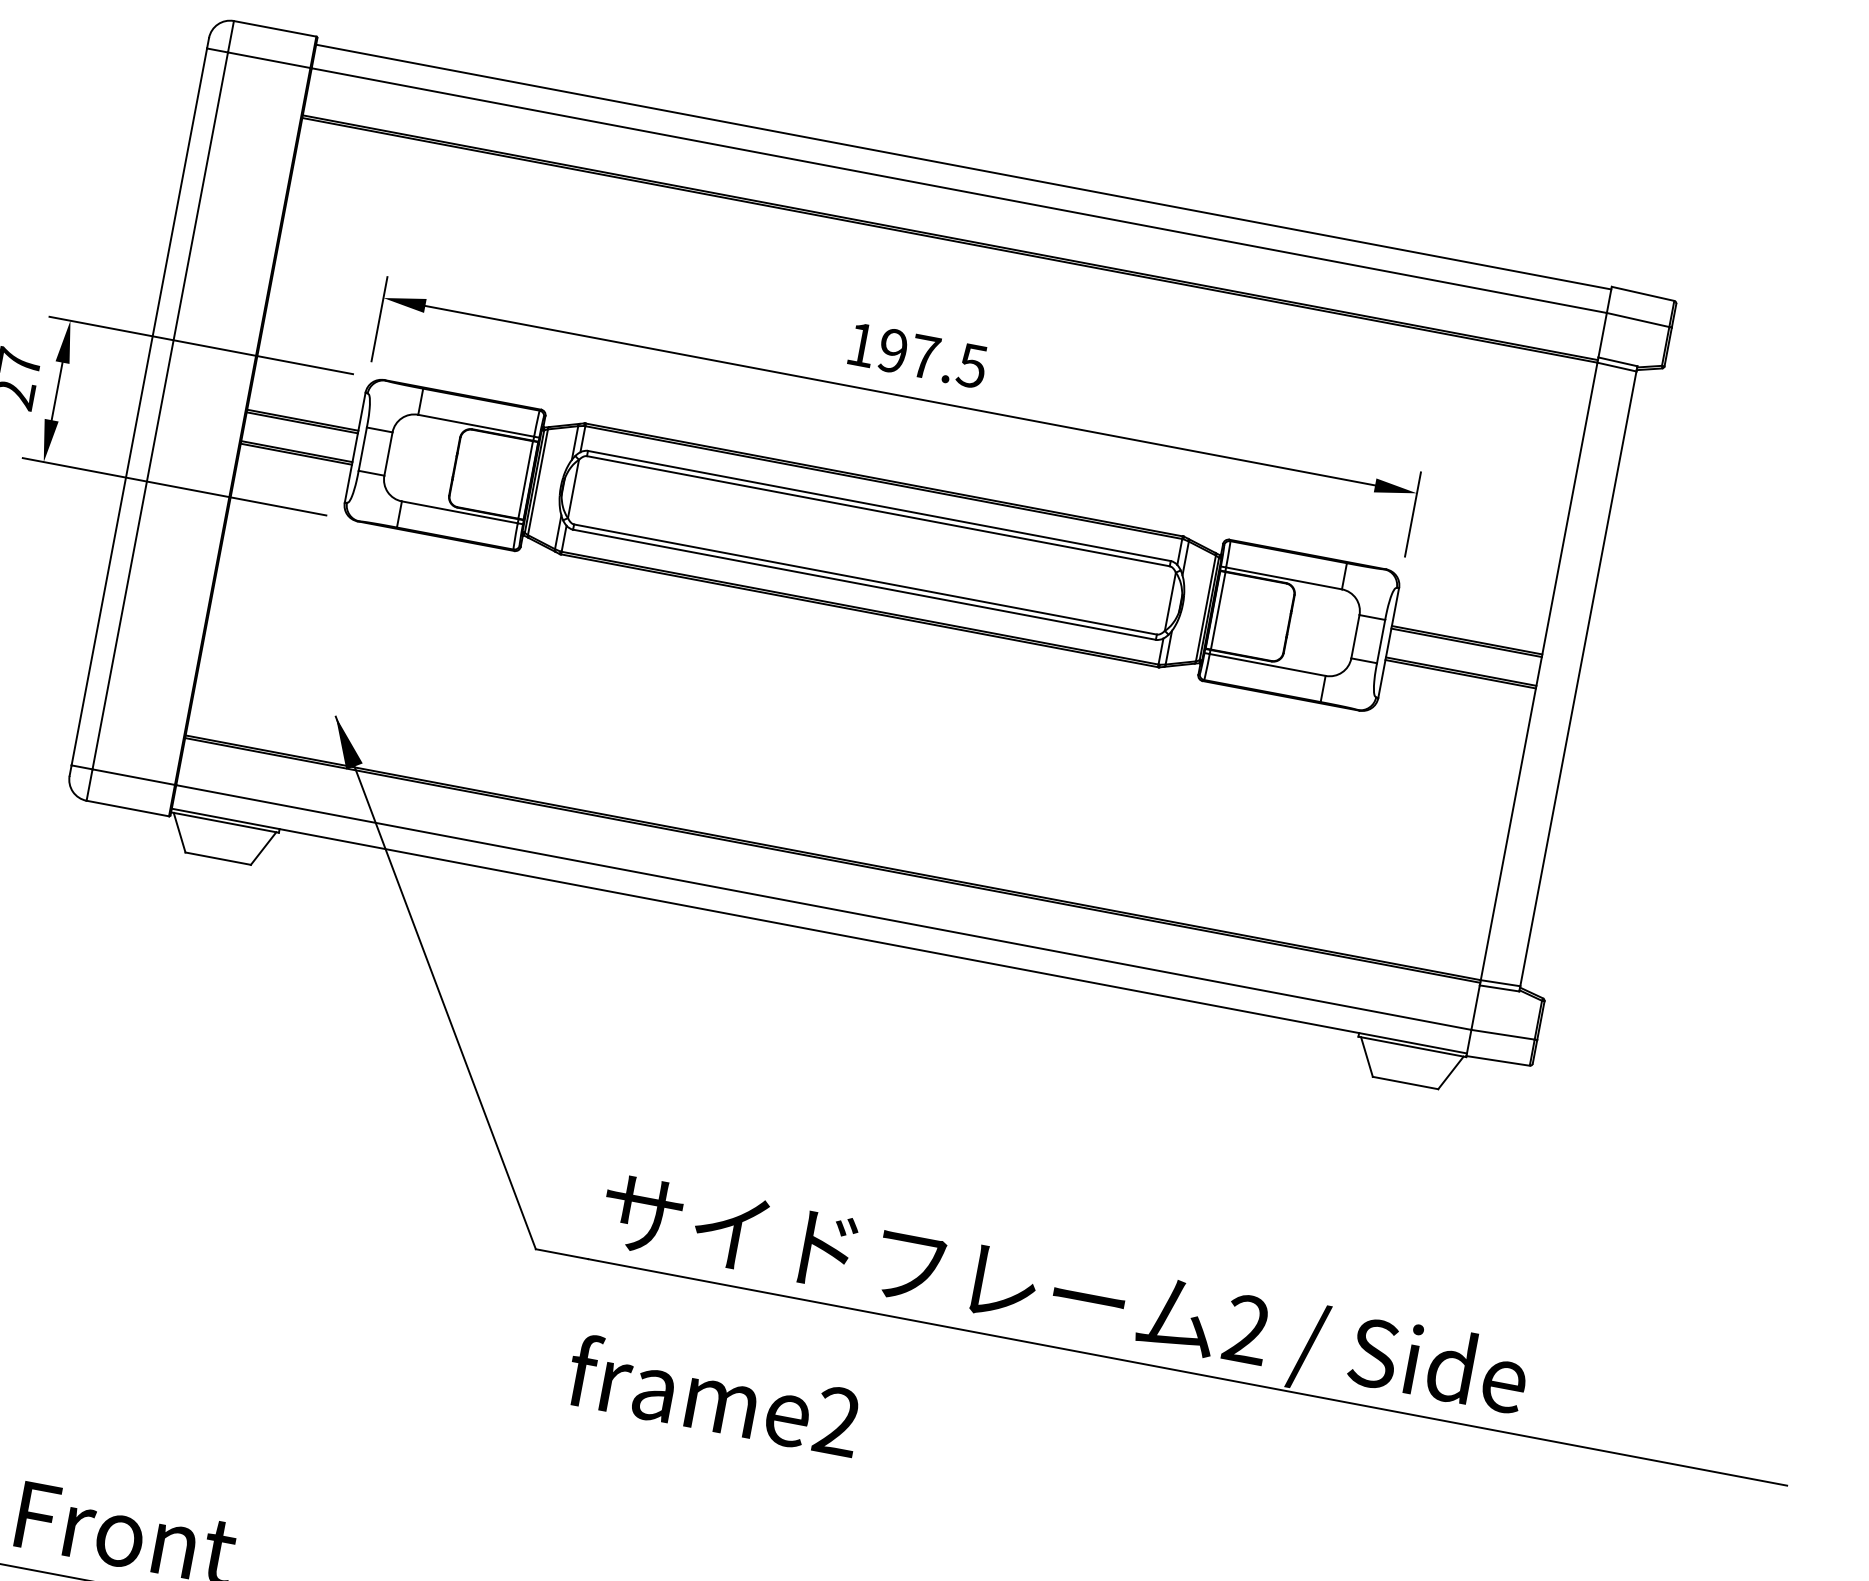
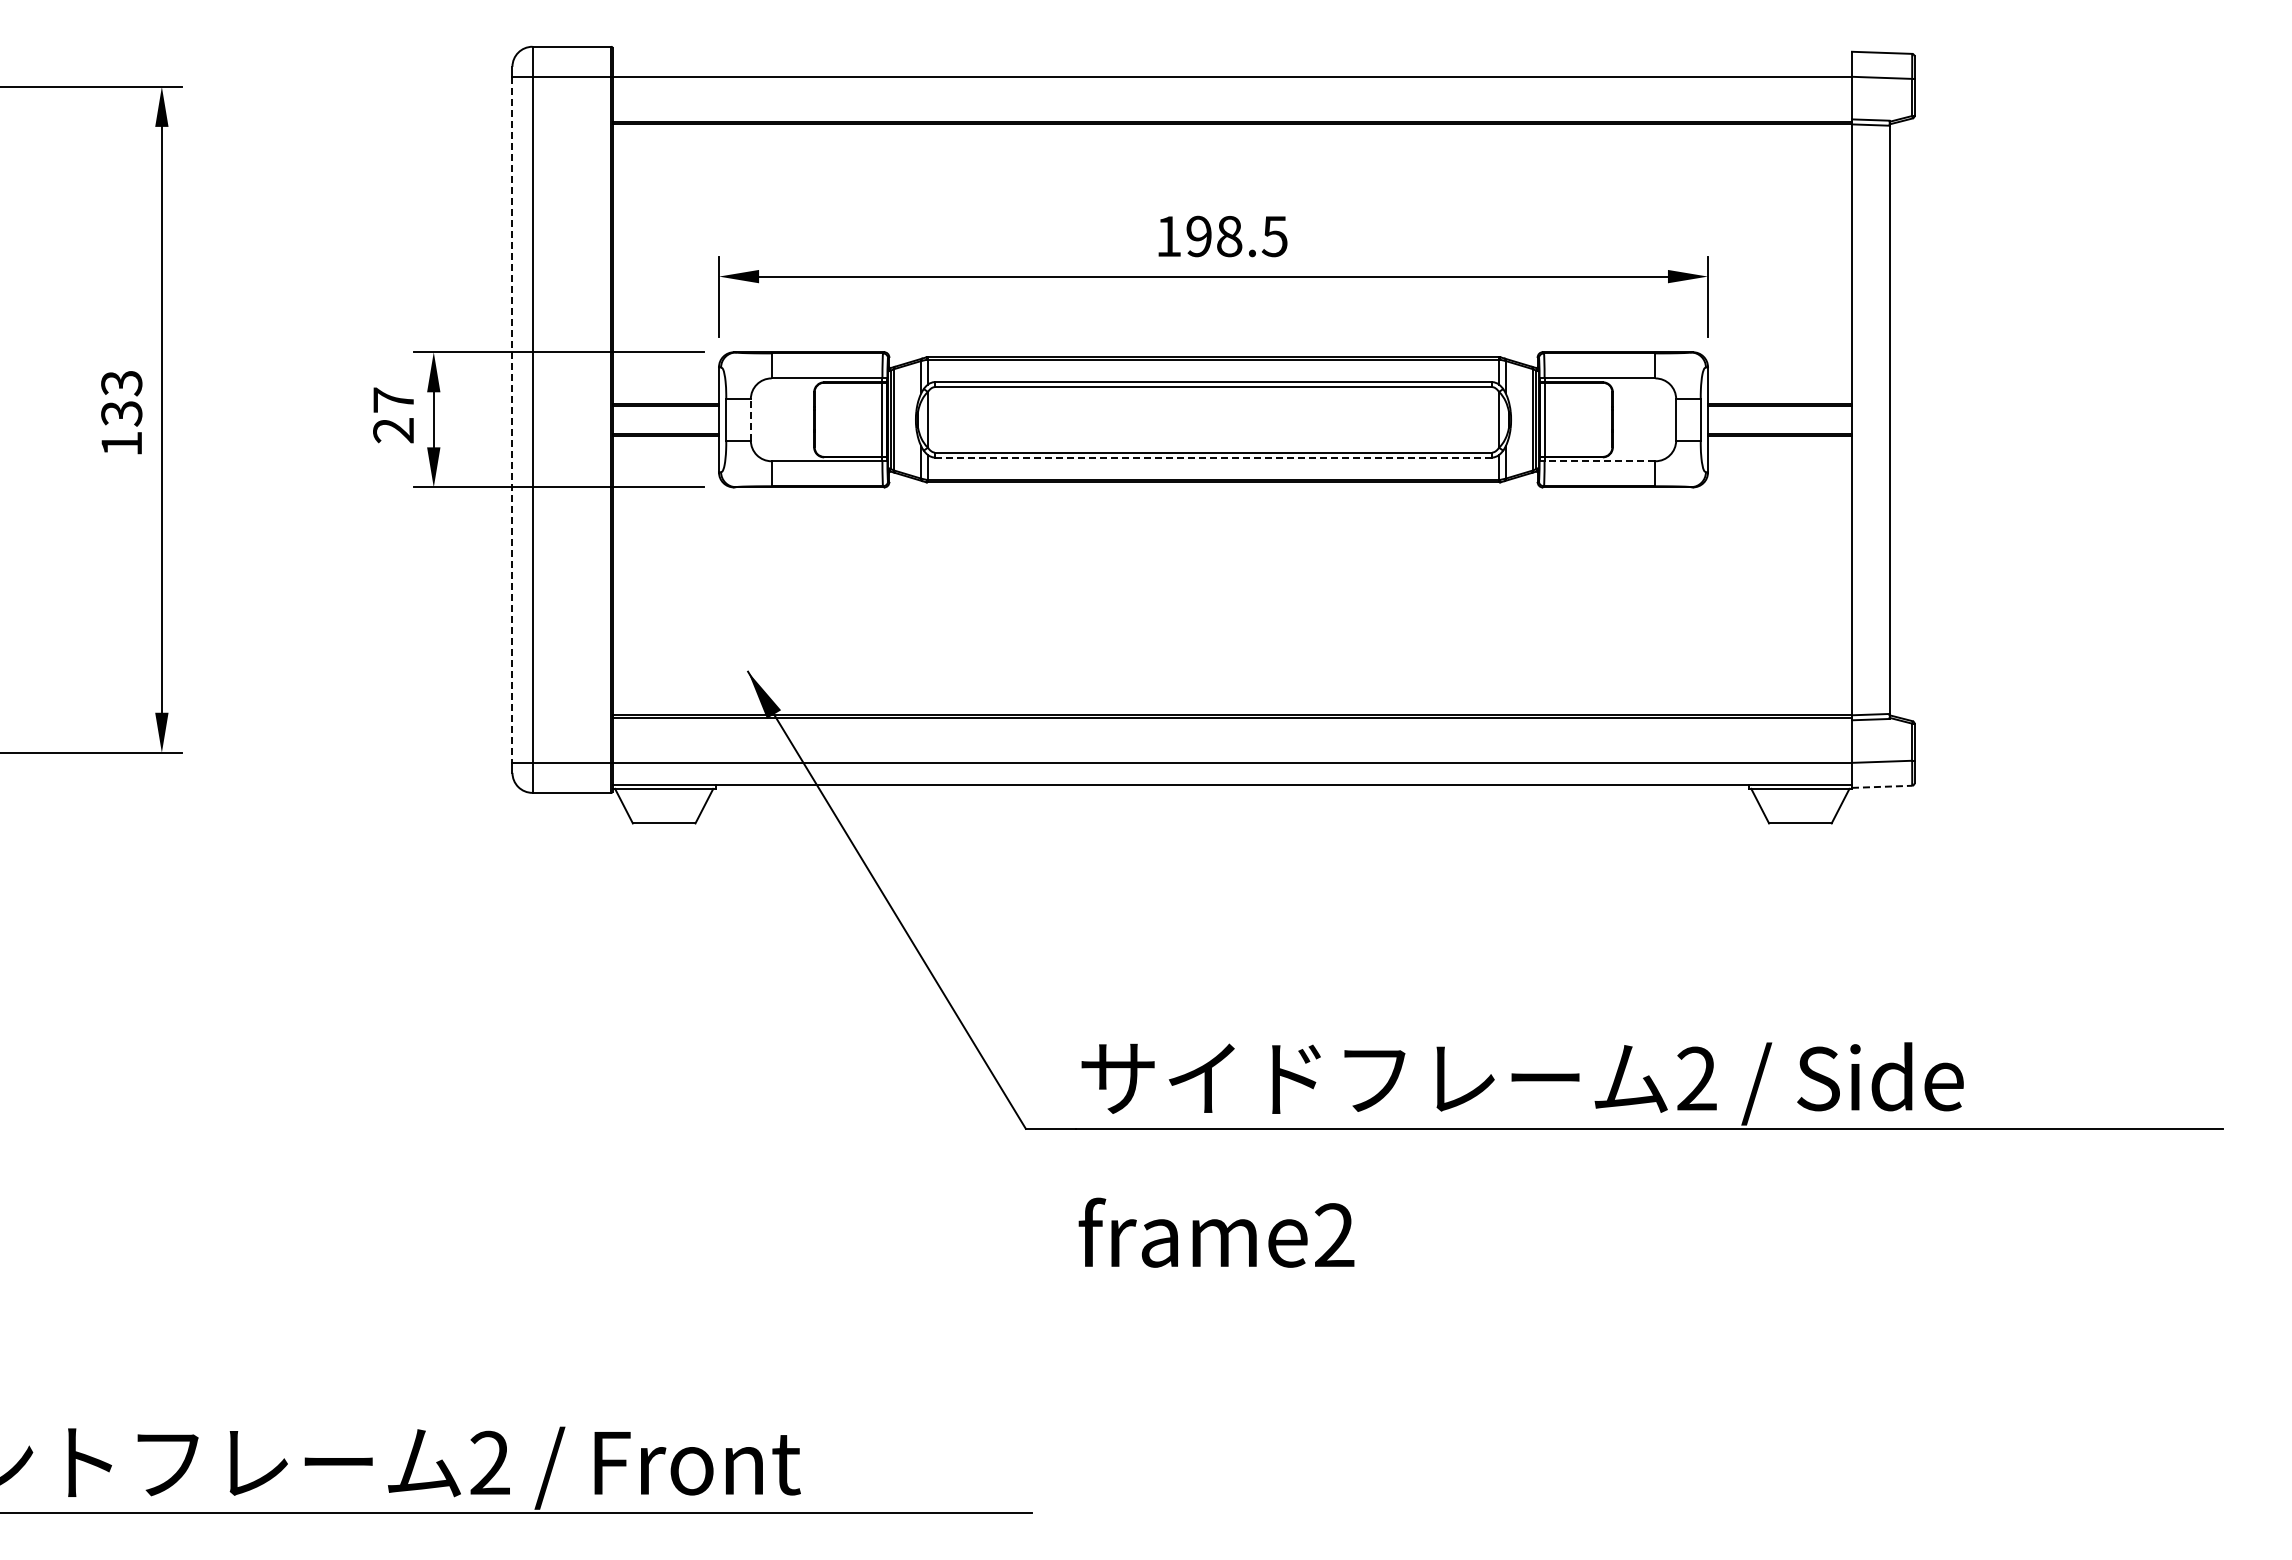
line: (962, 167) -> (1231, 54), removed
text: (924, 356) -> (1229, 236), 197.5 -> 198.5
line: (139, 407) -> (512, 420), solid -> dashed
line: (388, 453) -> (750, 419), solid -> dashed
line: (864, 584) -> (1213, 457), solid -> dashed
line: (1267, 665) -> (1599, 461), solid -> dashed
line: (1498, 1060) -> (1882, 786), solid -> dashed

